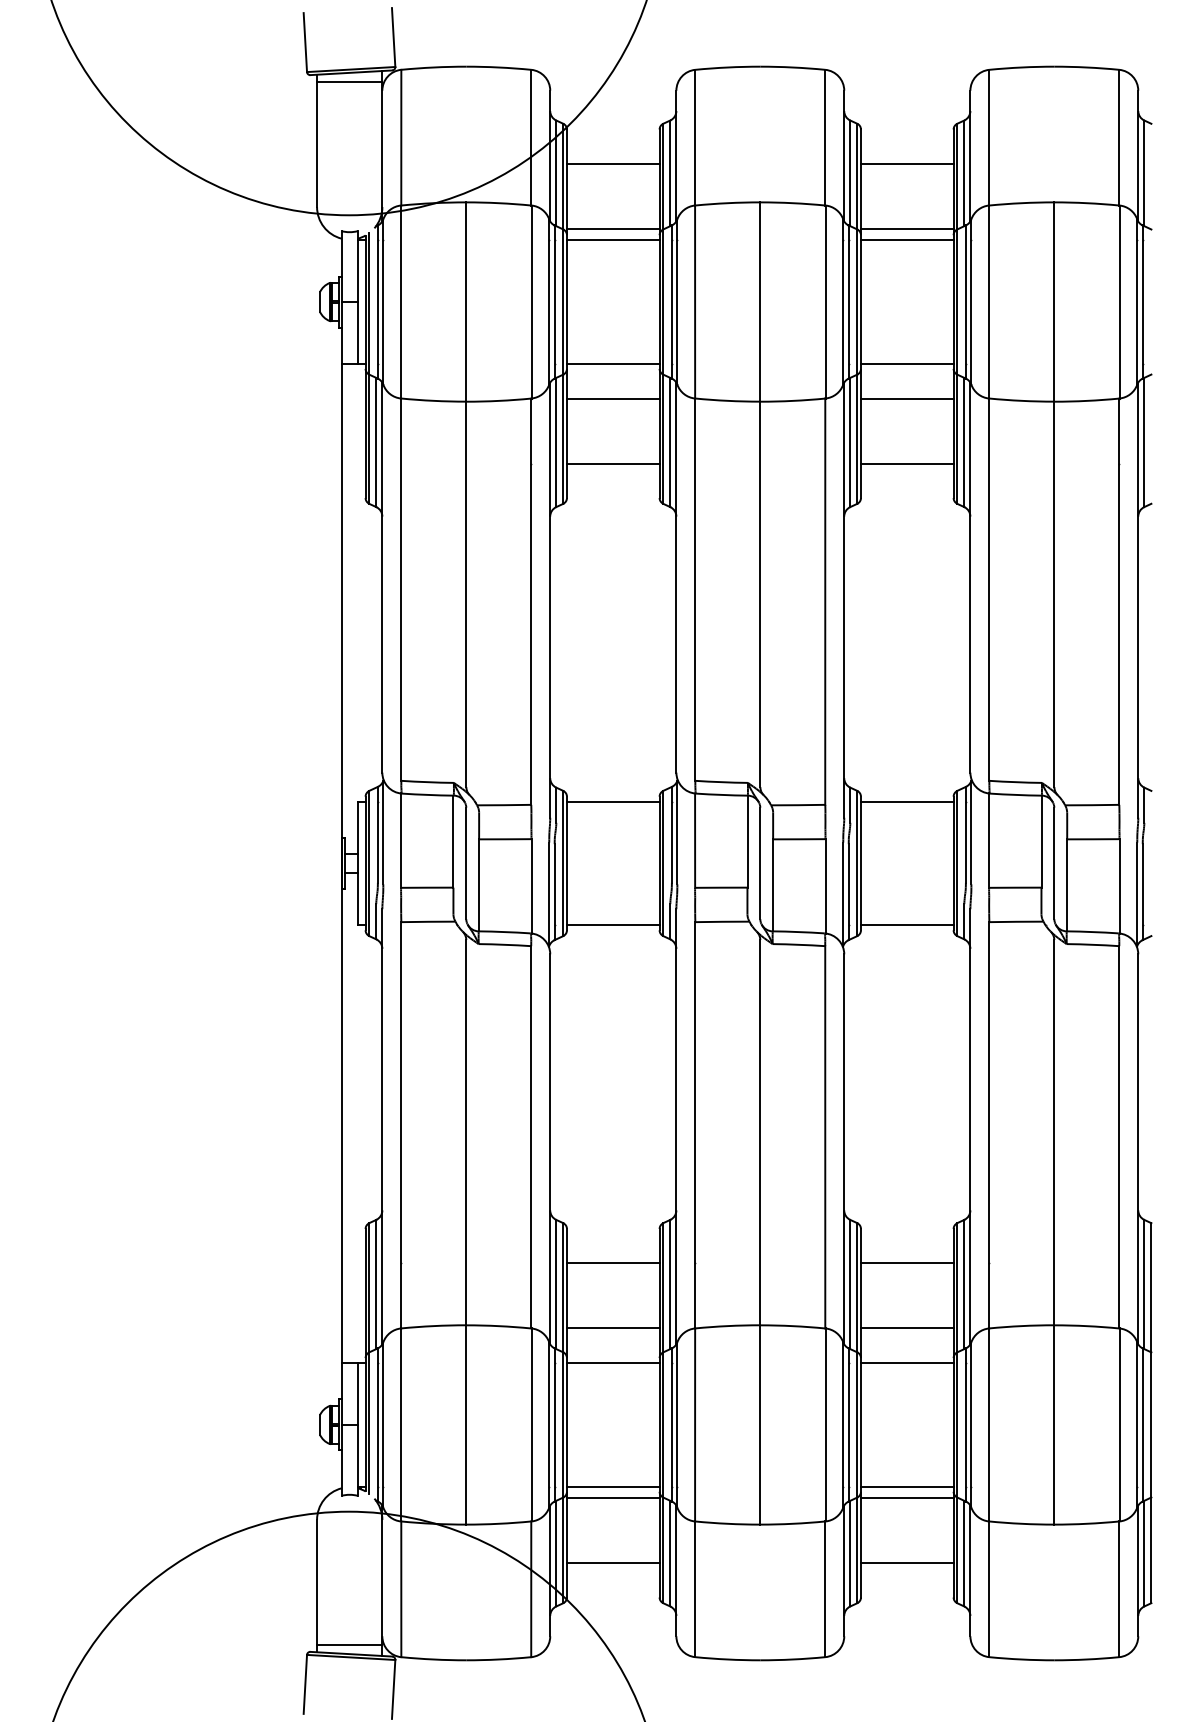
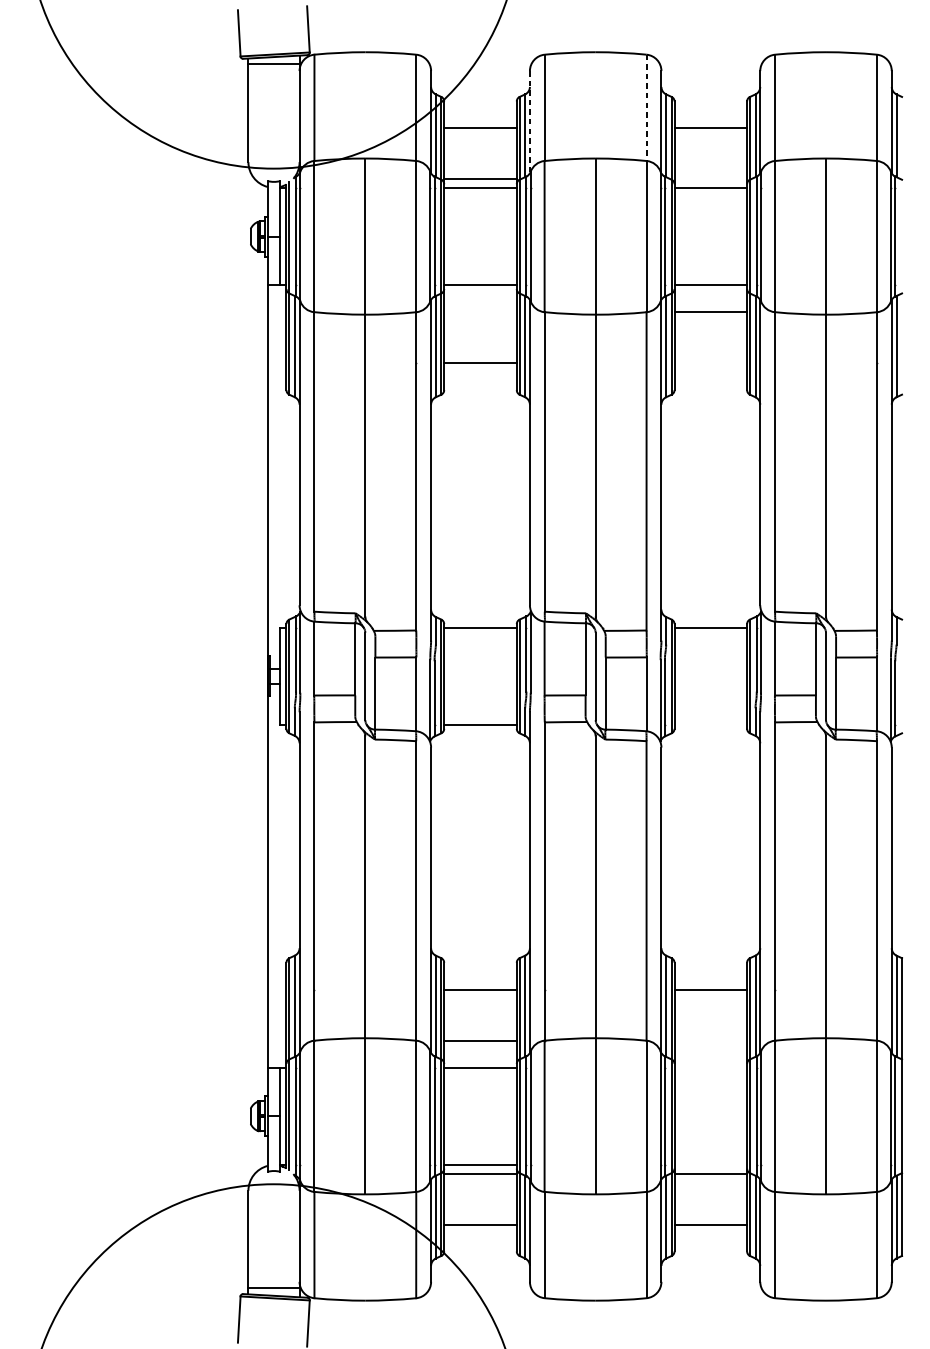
line: (825, 137) -> (646, 107), solid -> dashed
line: (676, 156) -> (530, 122), solid -> dashed
line: (907, 229) -> (710, 179), removed
line: (613, 398) -> (480, 312), removed
line: (907, 463) -> (710, 363), removed
line: (907, 925) -> (710, 725), removed
line: (907, 1328) -> (710, 1040), removed
line: (907, 1363) -> (710, 1068), removed
line: (907, 1486) -> (710, 1164), removed

